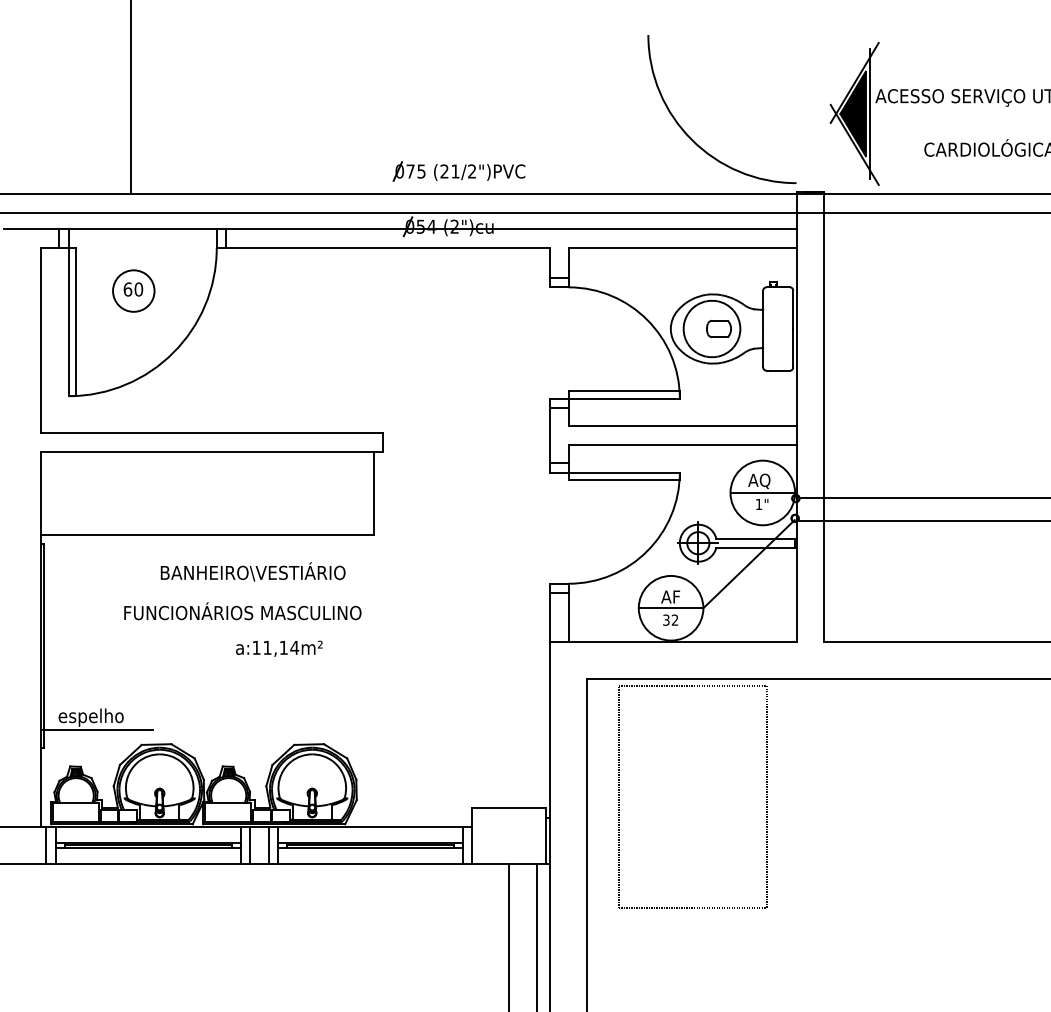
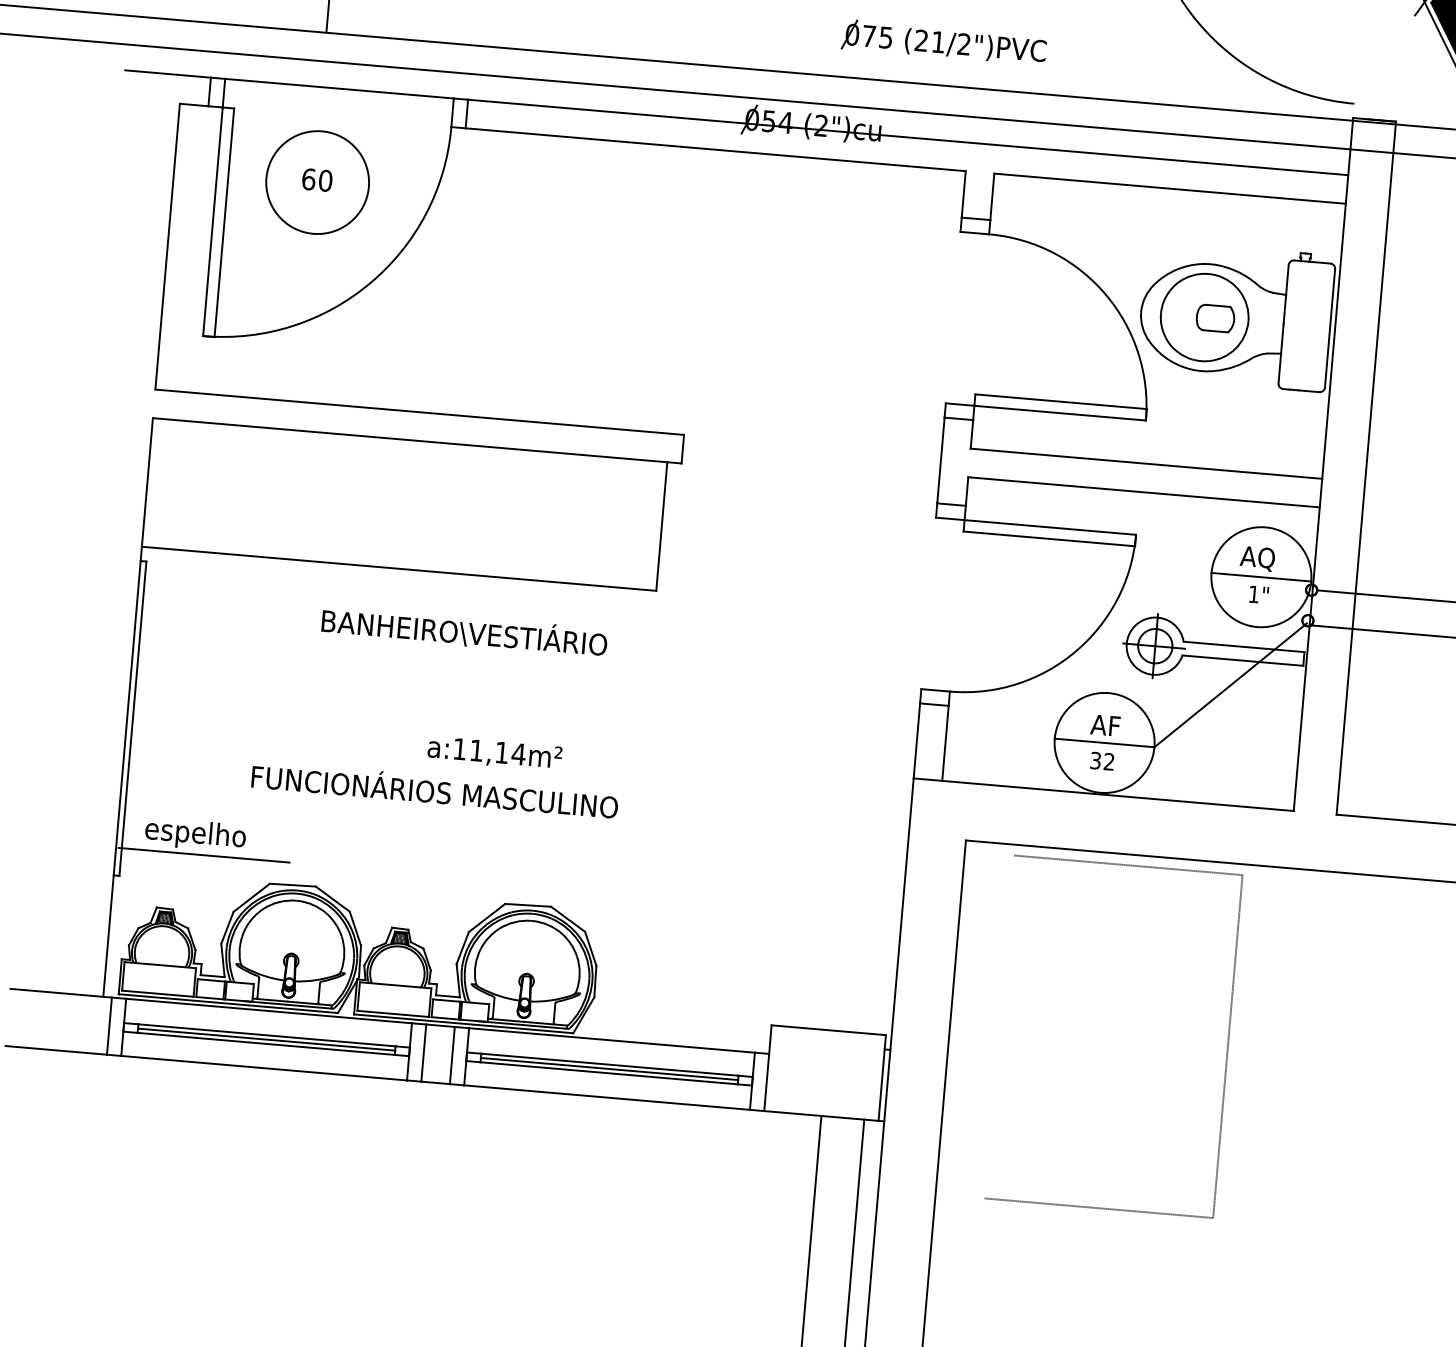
part: (458, 171) -> (943, 42), moved
circle: (133, 290) -> (317, 181), size x1.6
text: (242, 611) -> (434, 789), moved
line: (618, 796) -> (998, 1026), removed

